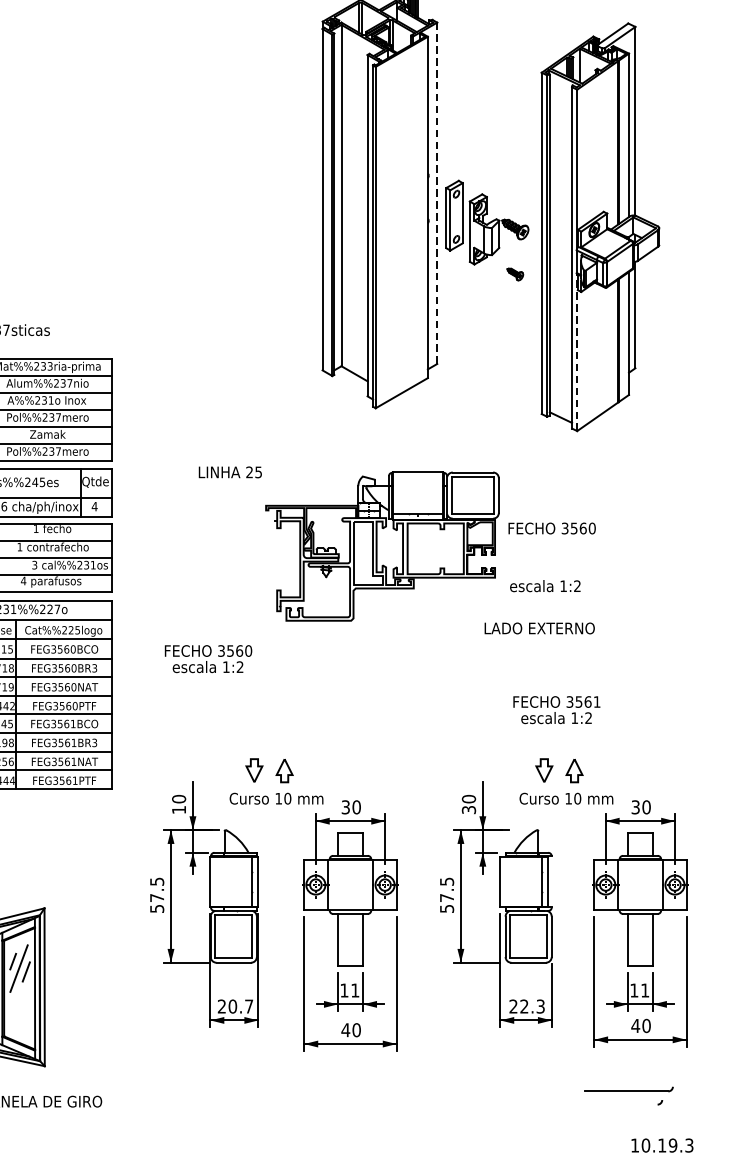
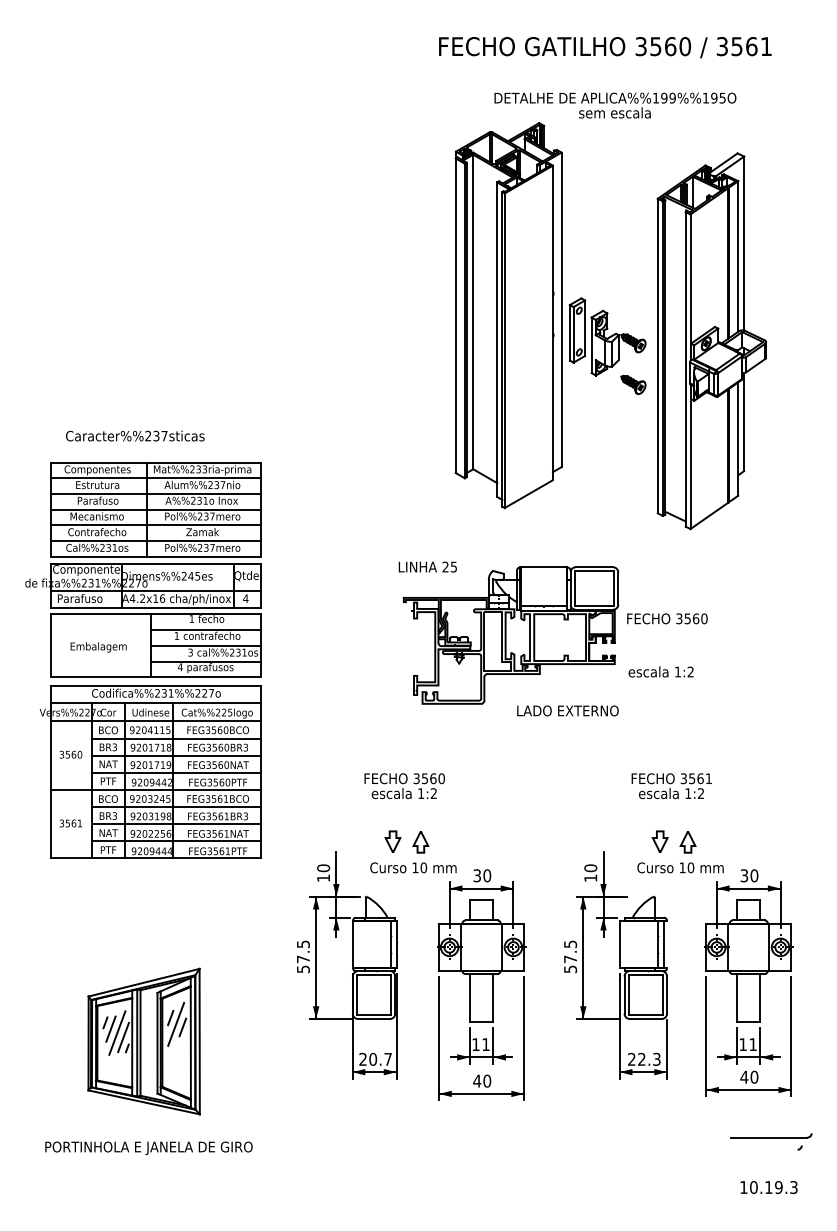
line: (437, 192) -> (561, 309), dashed -> solid
part: (515, 274) -> (633, 384), size x1.67
line: (577, 352) -> (690, 456), dashed -> solid
text: (229, 471) -> (427, 566), moved
text: (539, 627) -> (567, 710), moved
text: (208, 659) -> (404, 786), moved
text: (468, 809) -> (590, 877), 30 -> 10
part: (629, 1095) -> (771, 1141), moved

